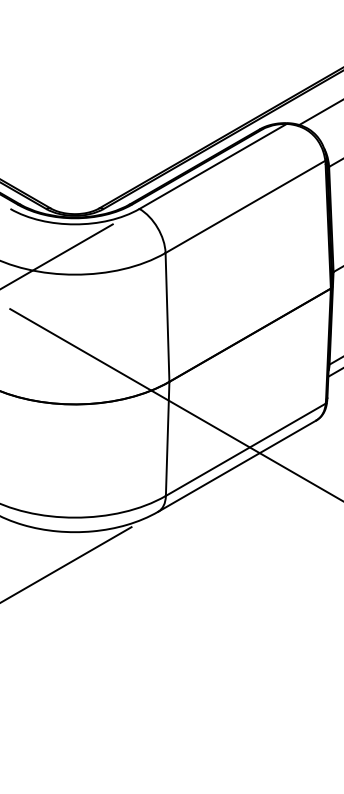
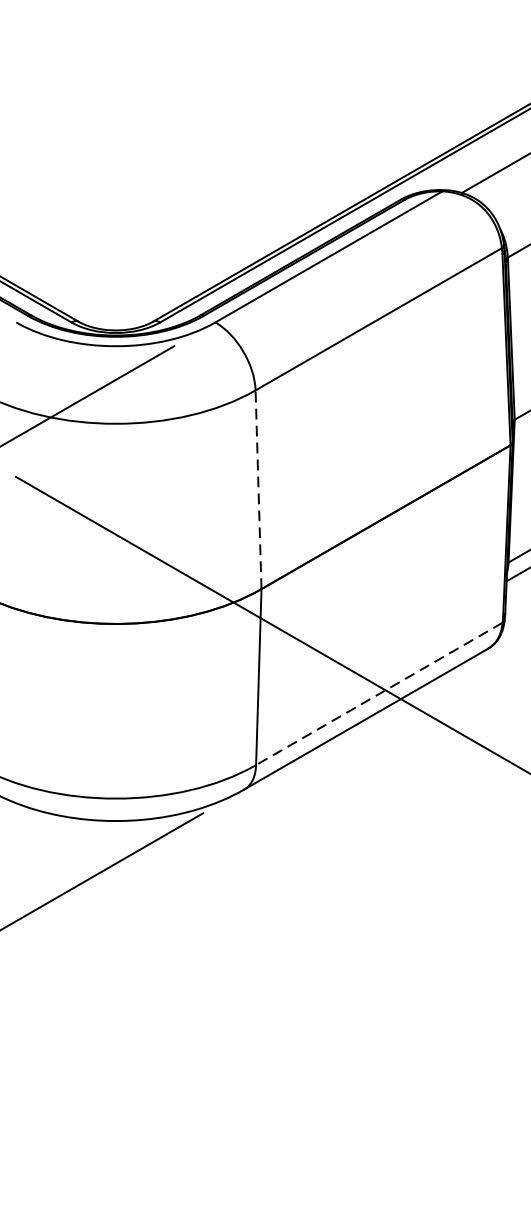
line: (167, 316) -> (258, 488), solid -> dashed
line: (245, 450) -> (378, 695), solid -> dashed

